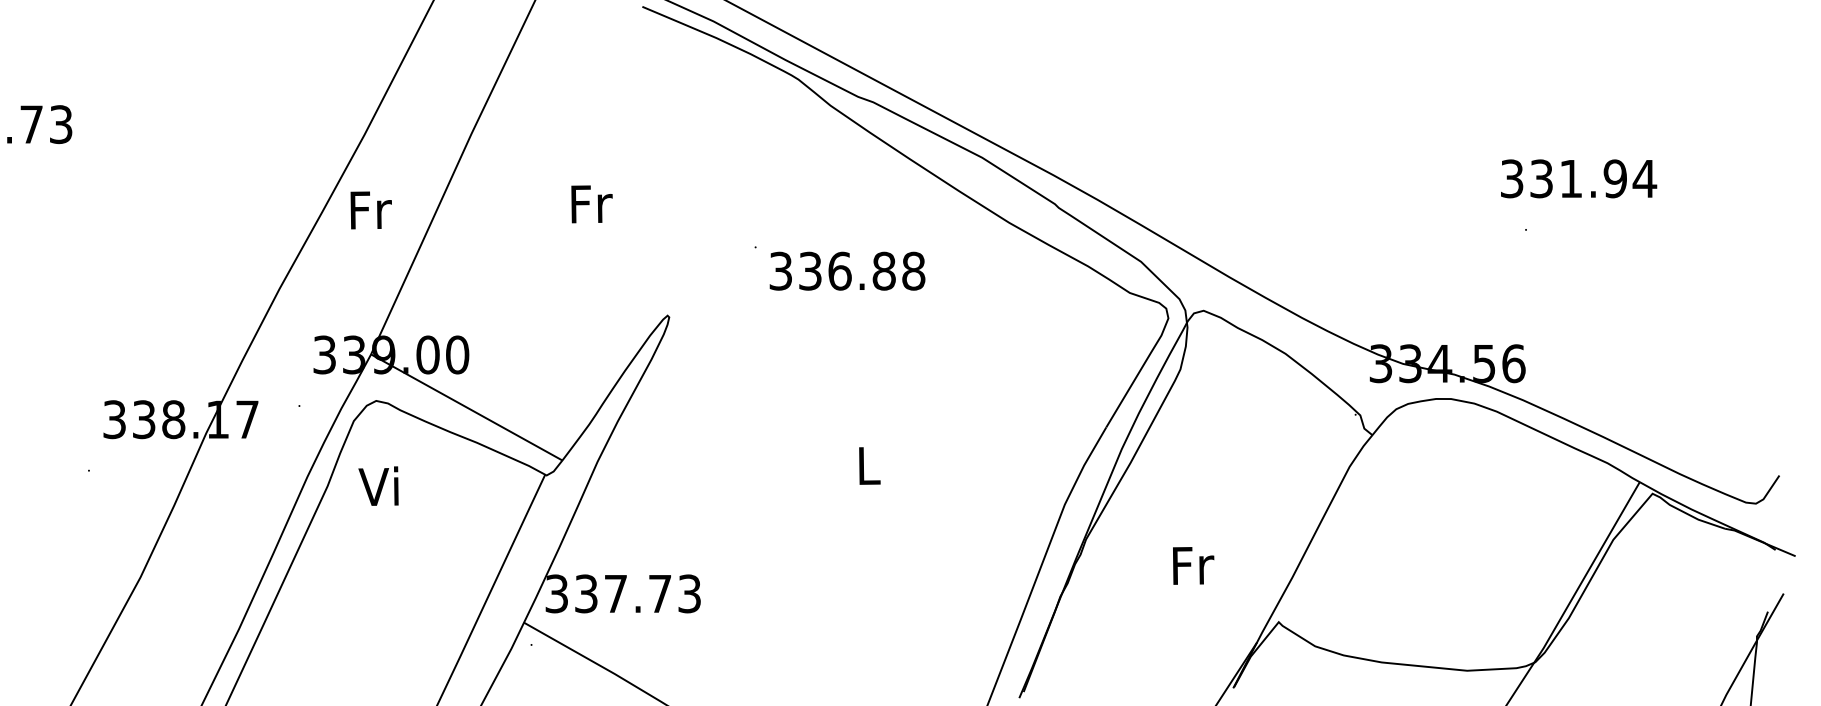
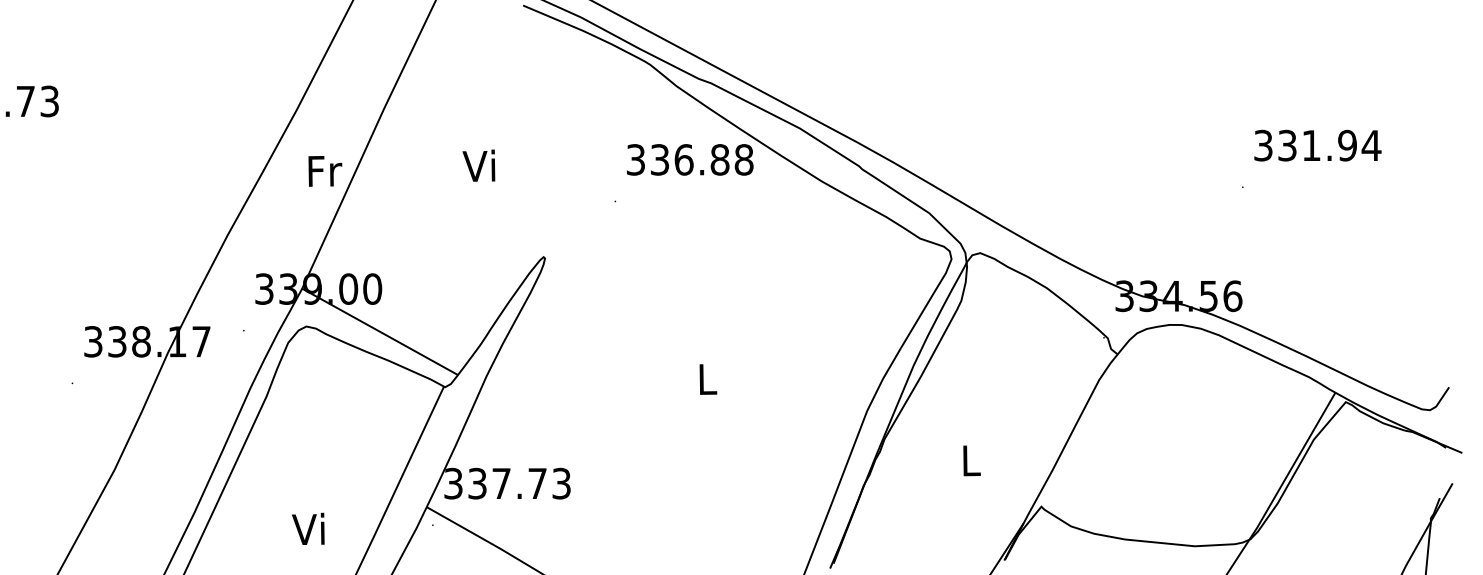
text: (1578, 178) -> (1317, 145), moved
text: (590, 203) -> (480, 165), Fr -> Vi
text: (371, 210) -> (325, 171), moved
text: (847, 270) -> (690, 159), moved
text: (378, 485) -> (308, 528), moved
text: (1192, 565) -> (971, 460), Fr -> L

